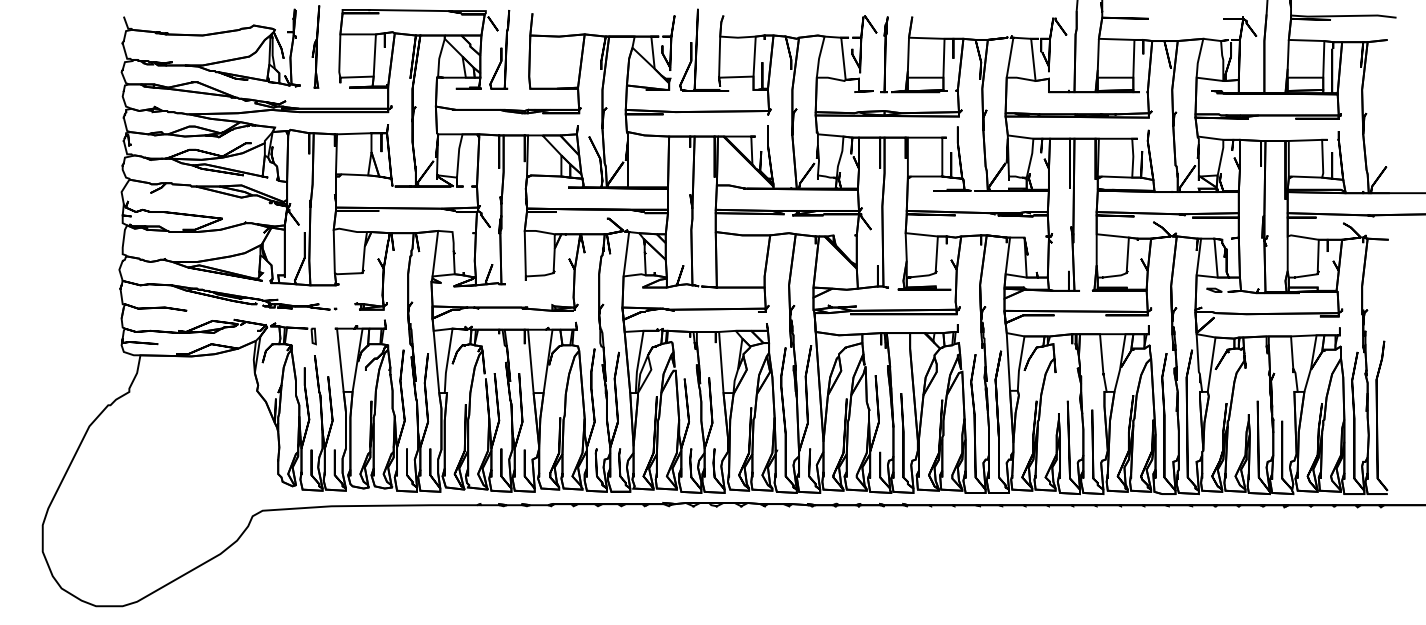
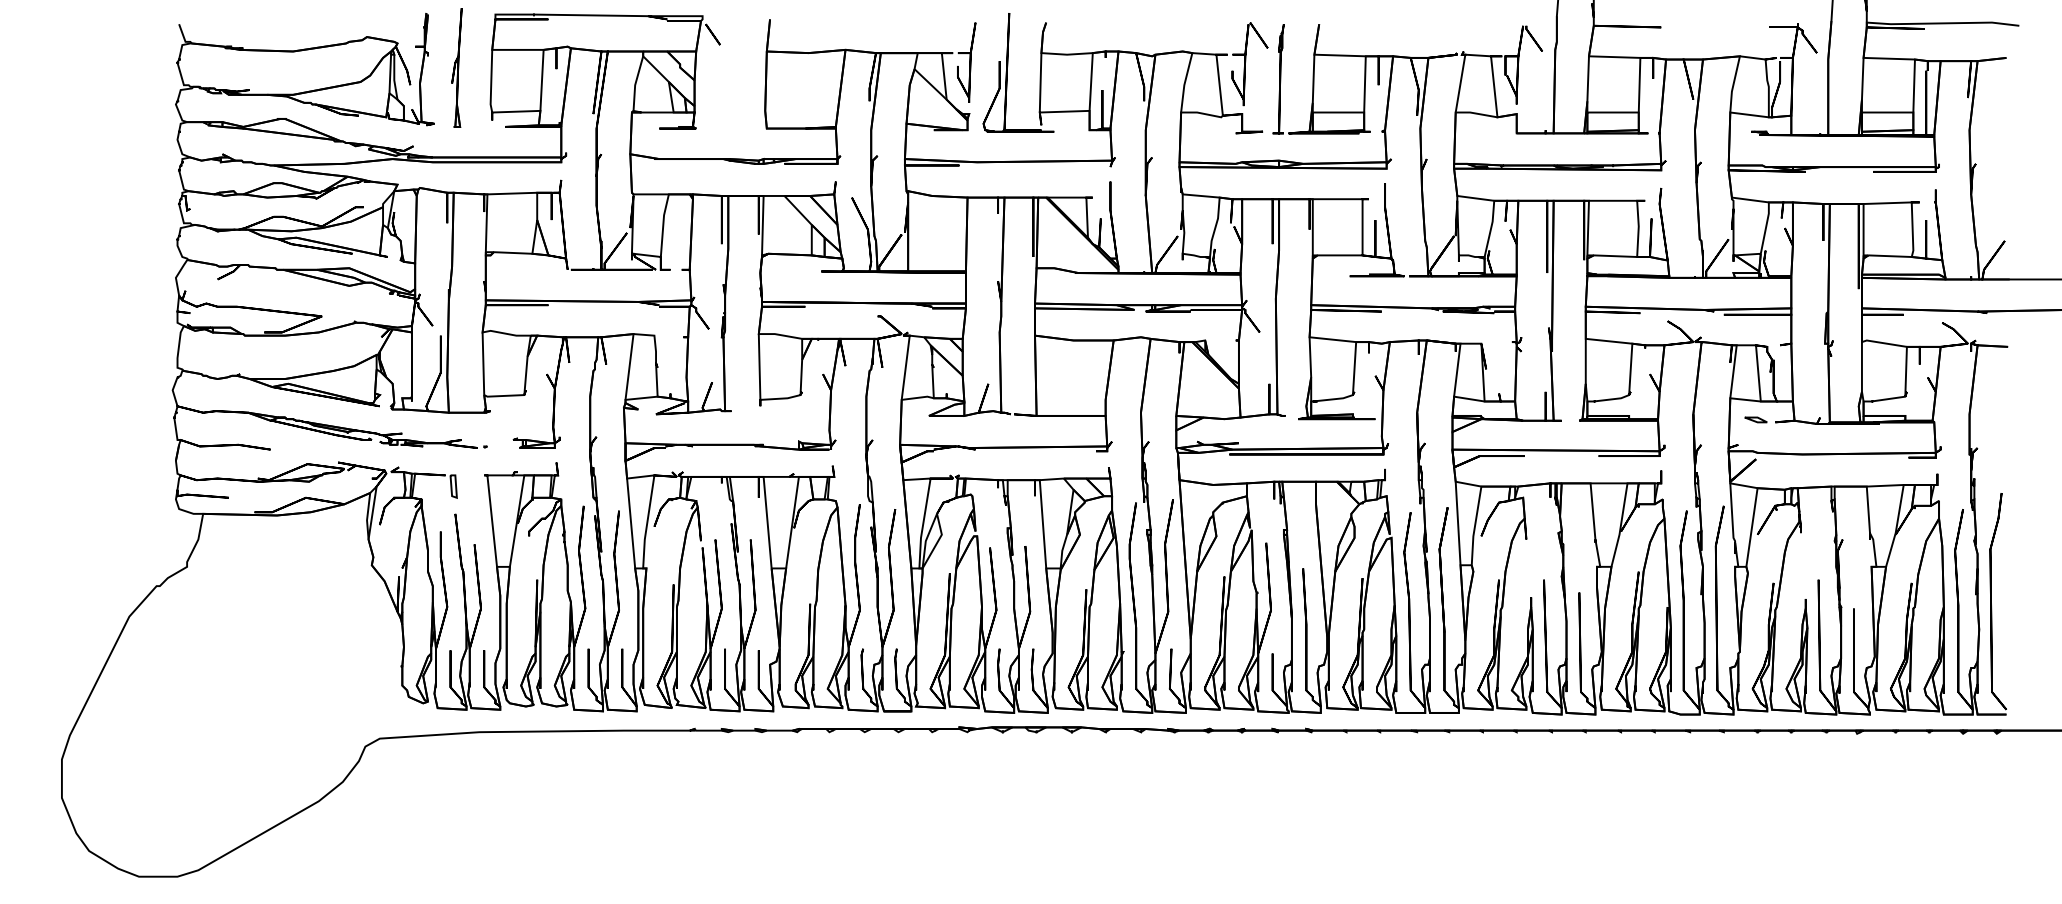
part: (499, 49) -> (722, 71), removed

